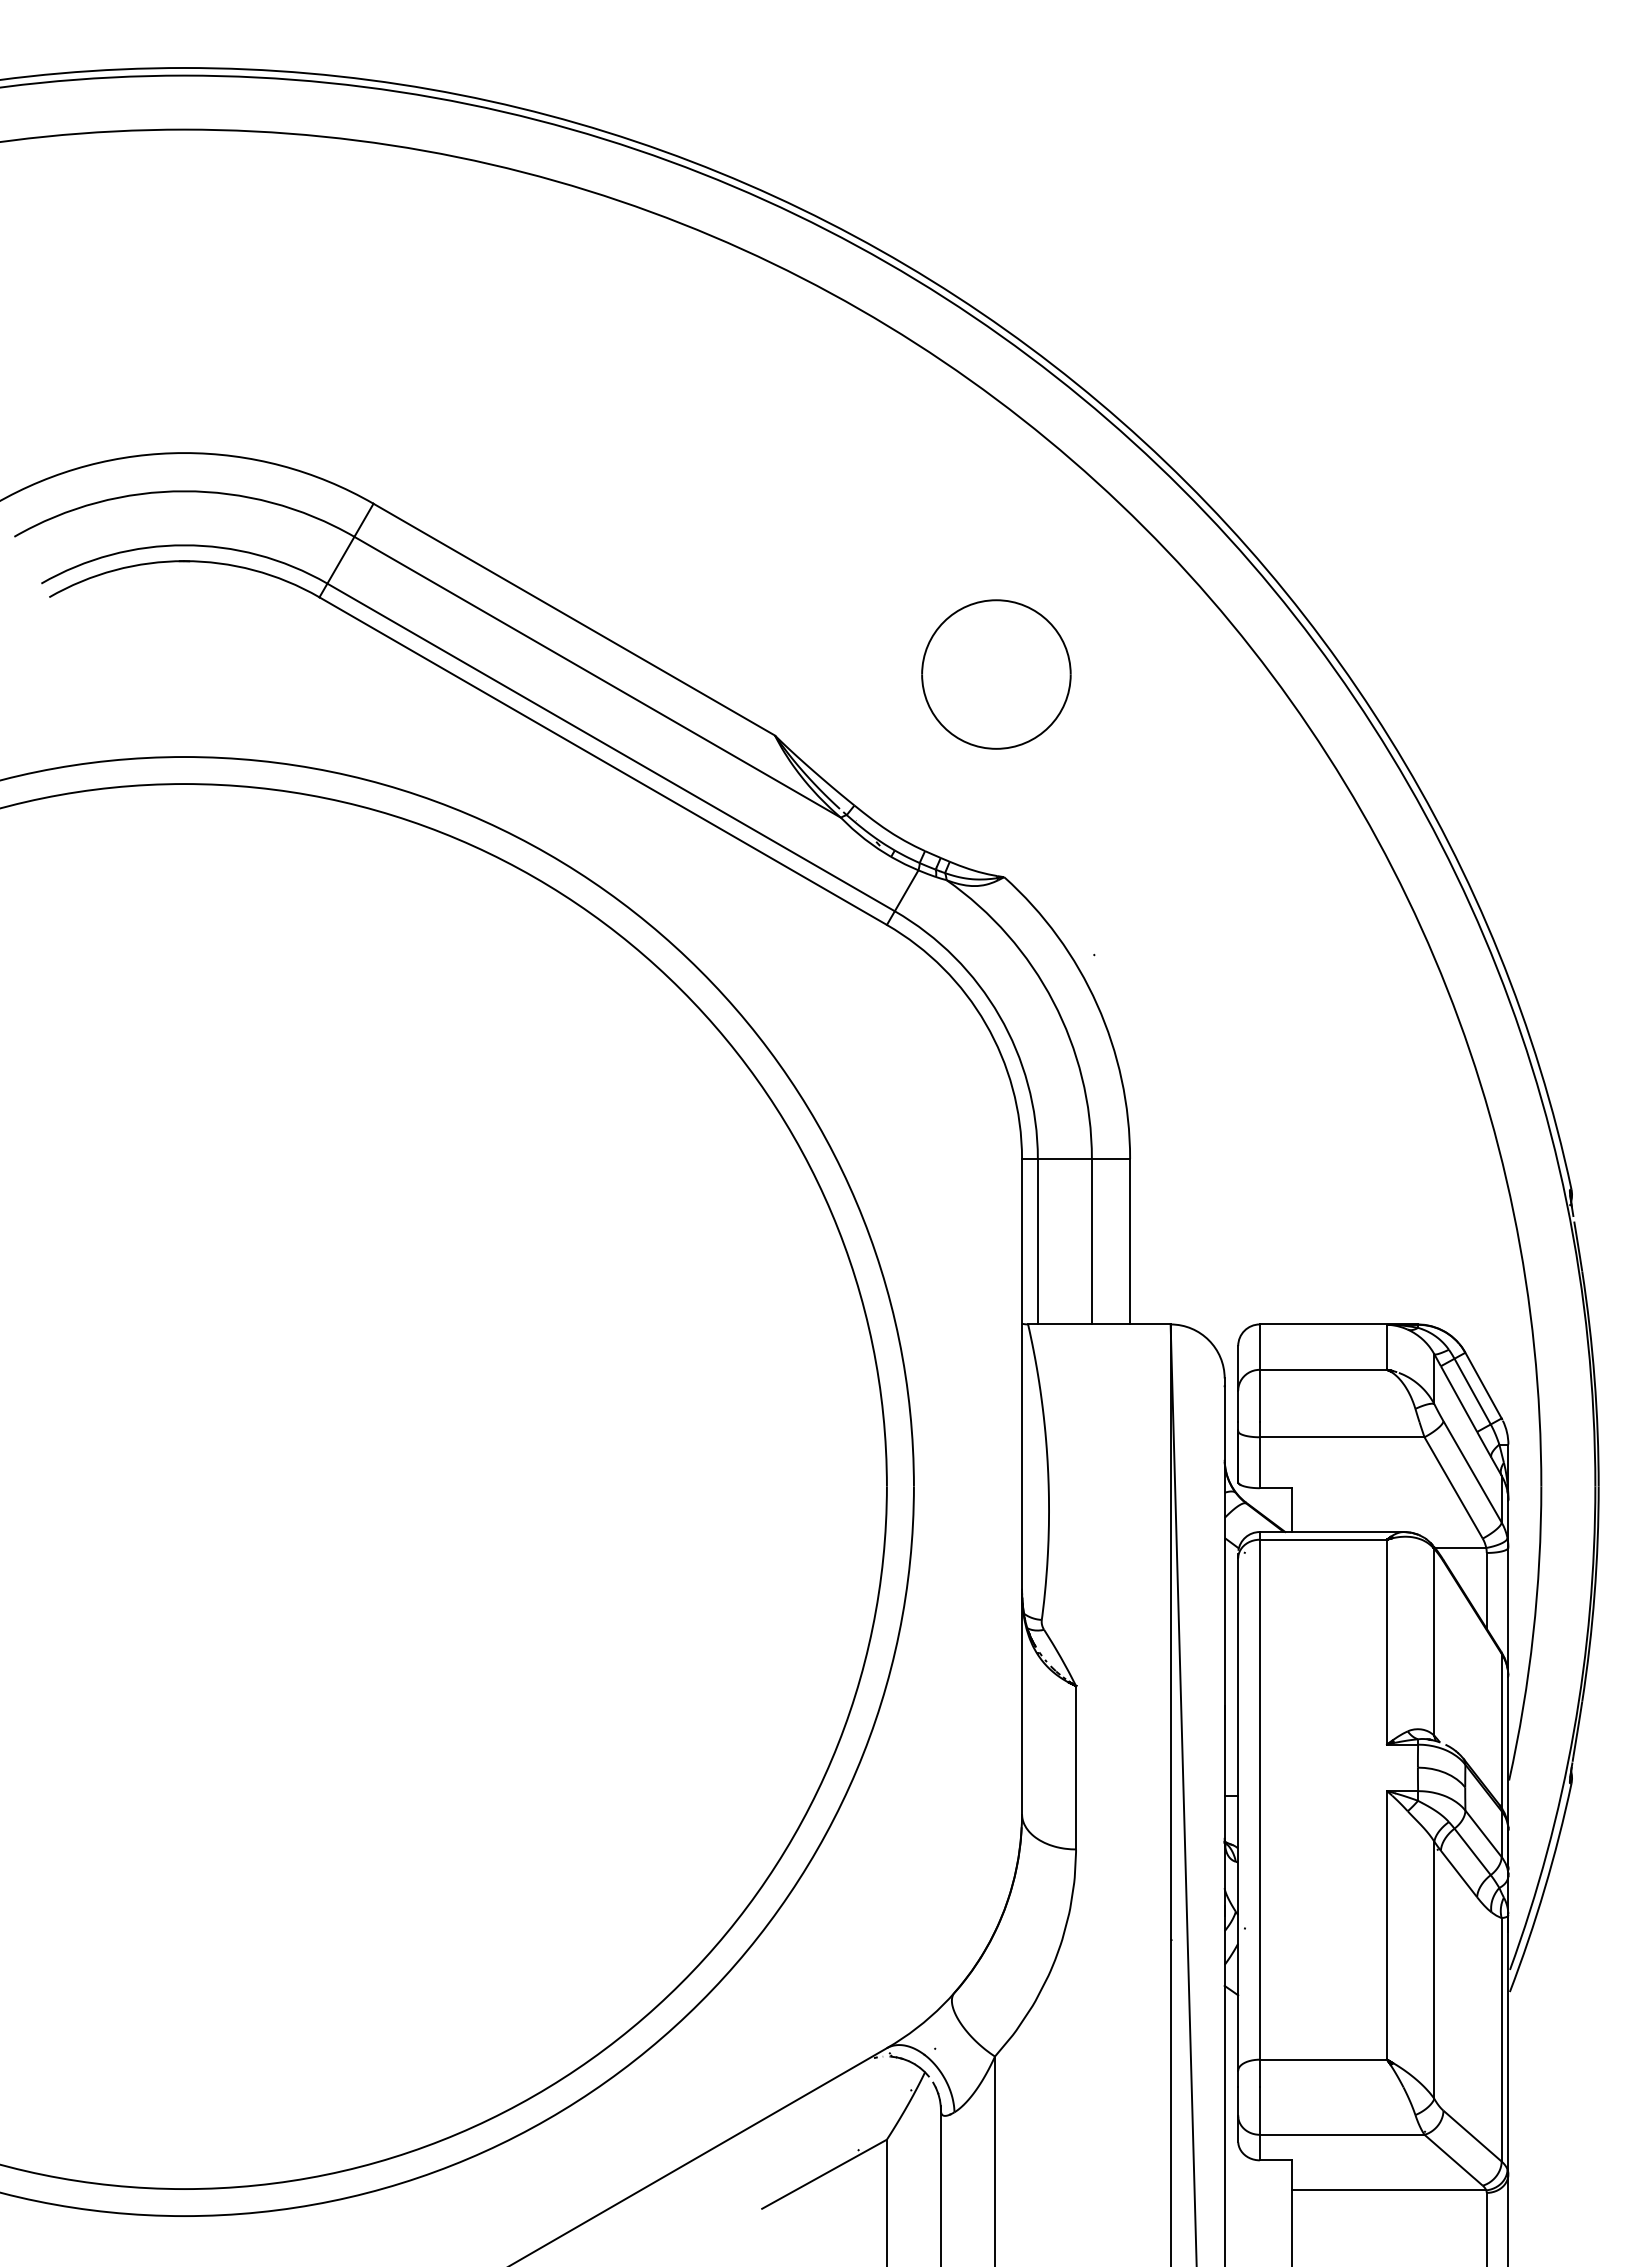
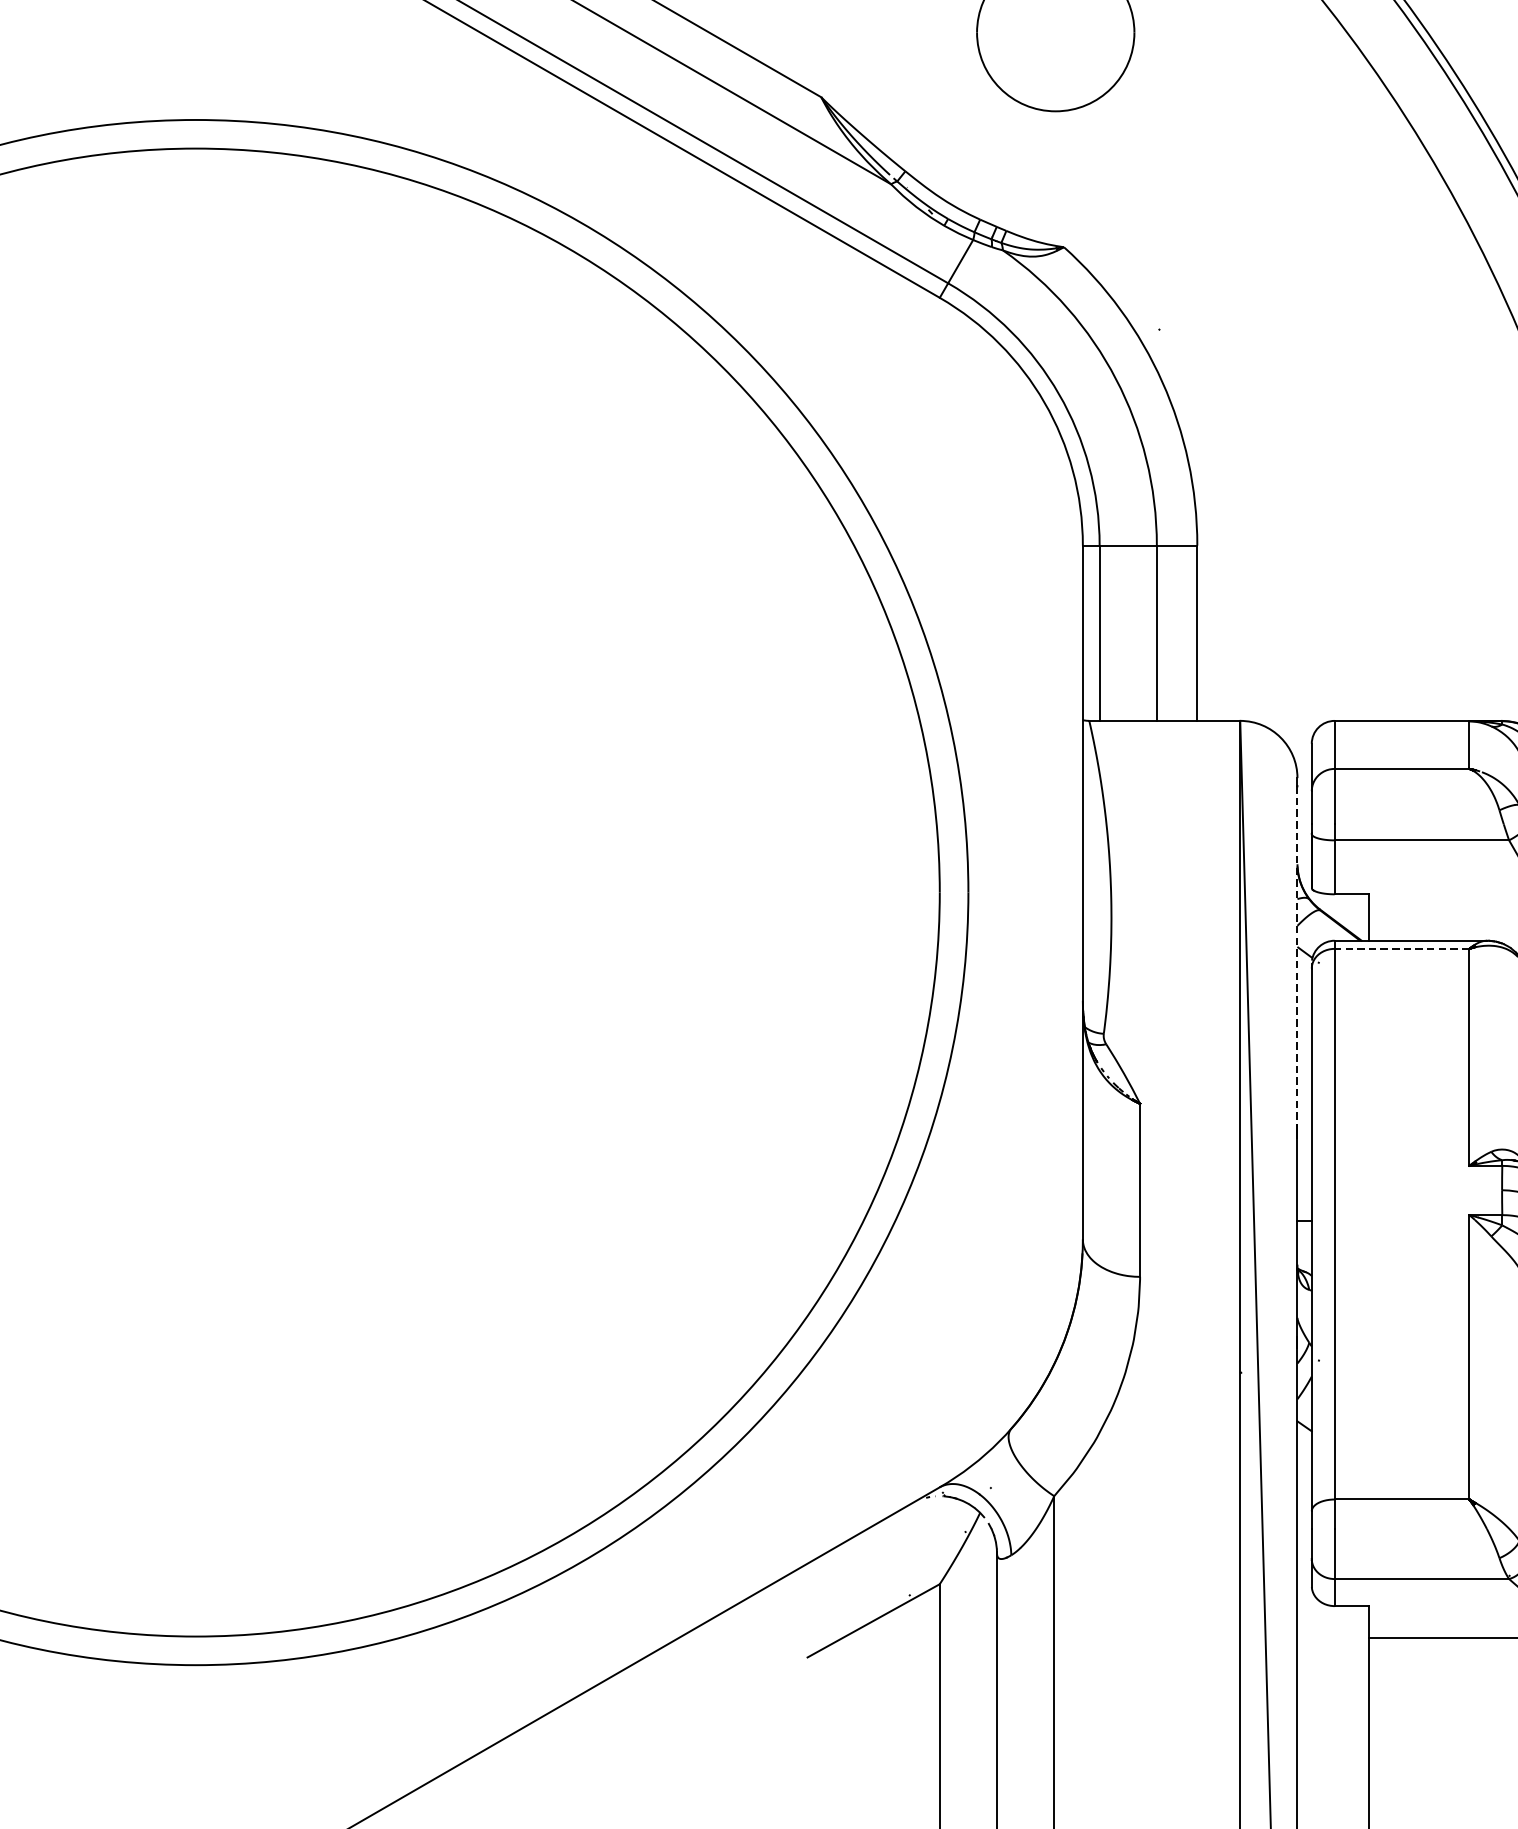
line: (1323, 1539) -> (1402, 948), solid -> dashed
line: (1224, 1546) -> (1297, 956), solid -> dashed

